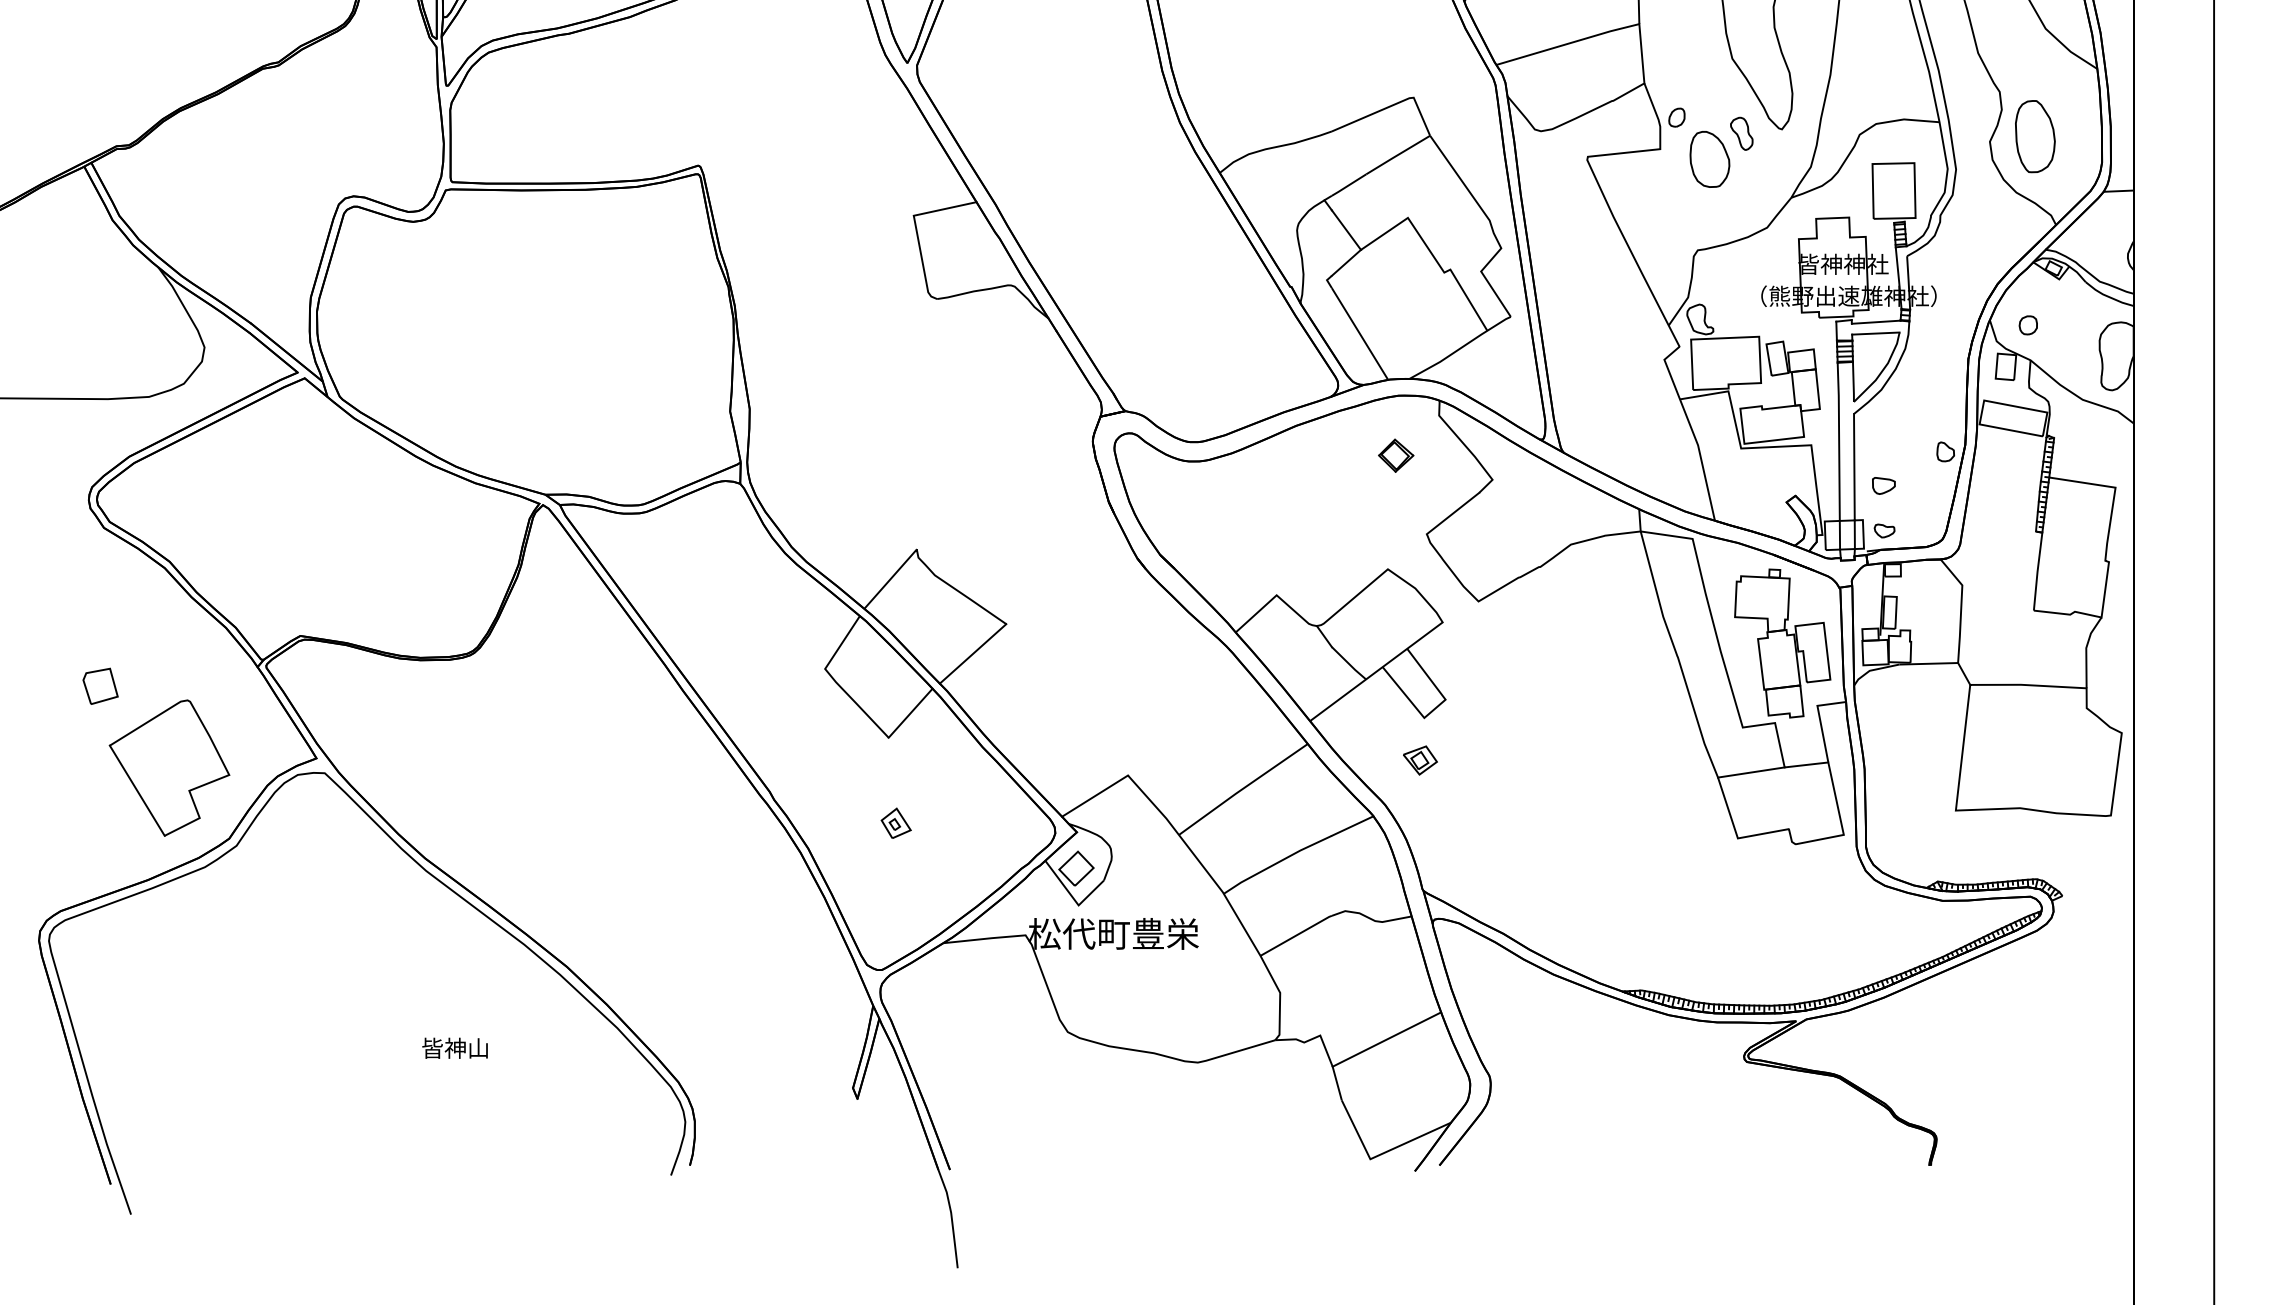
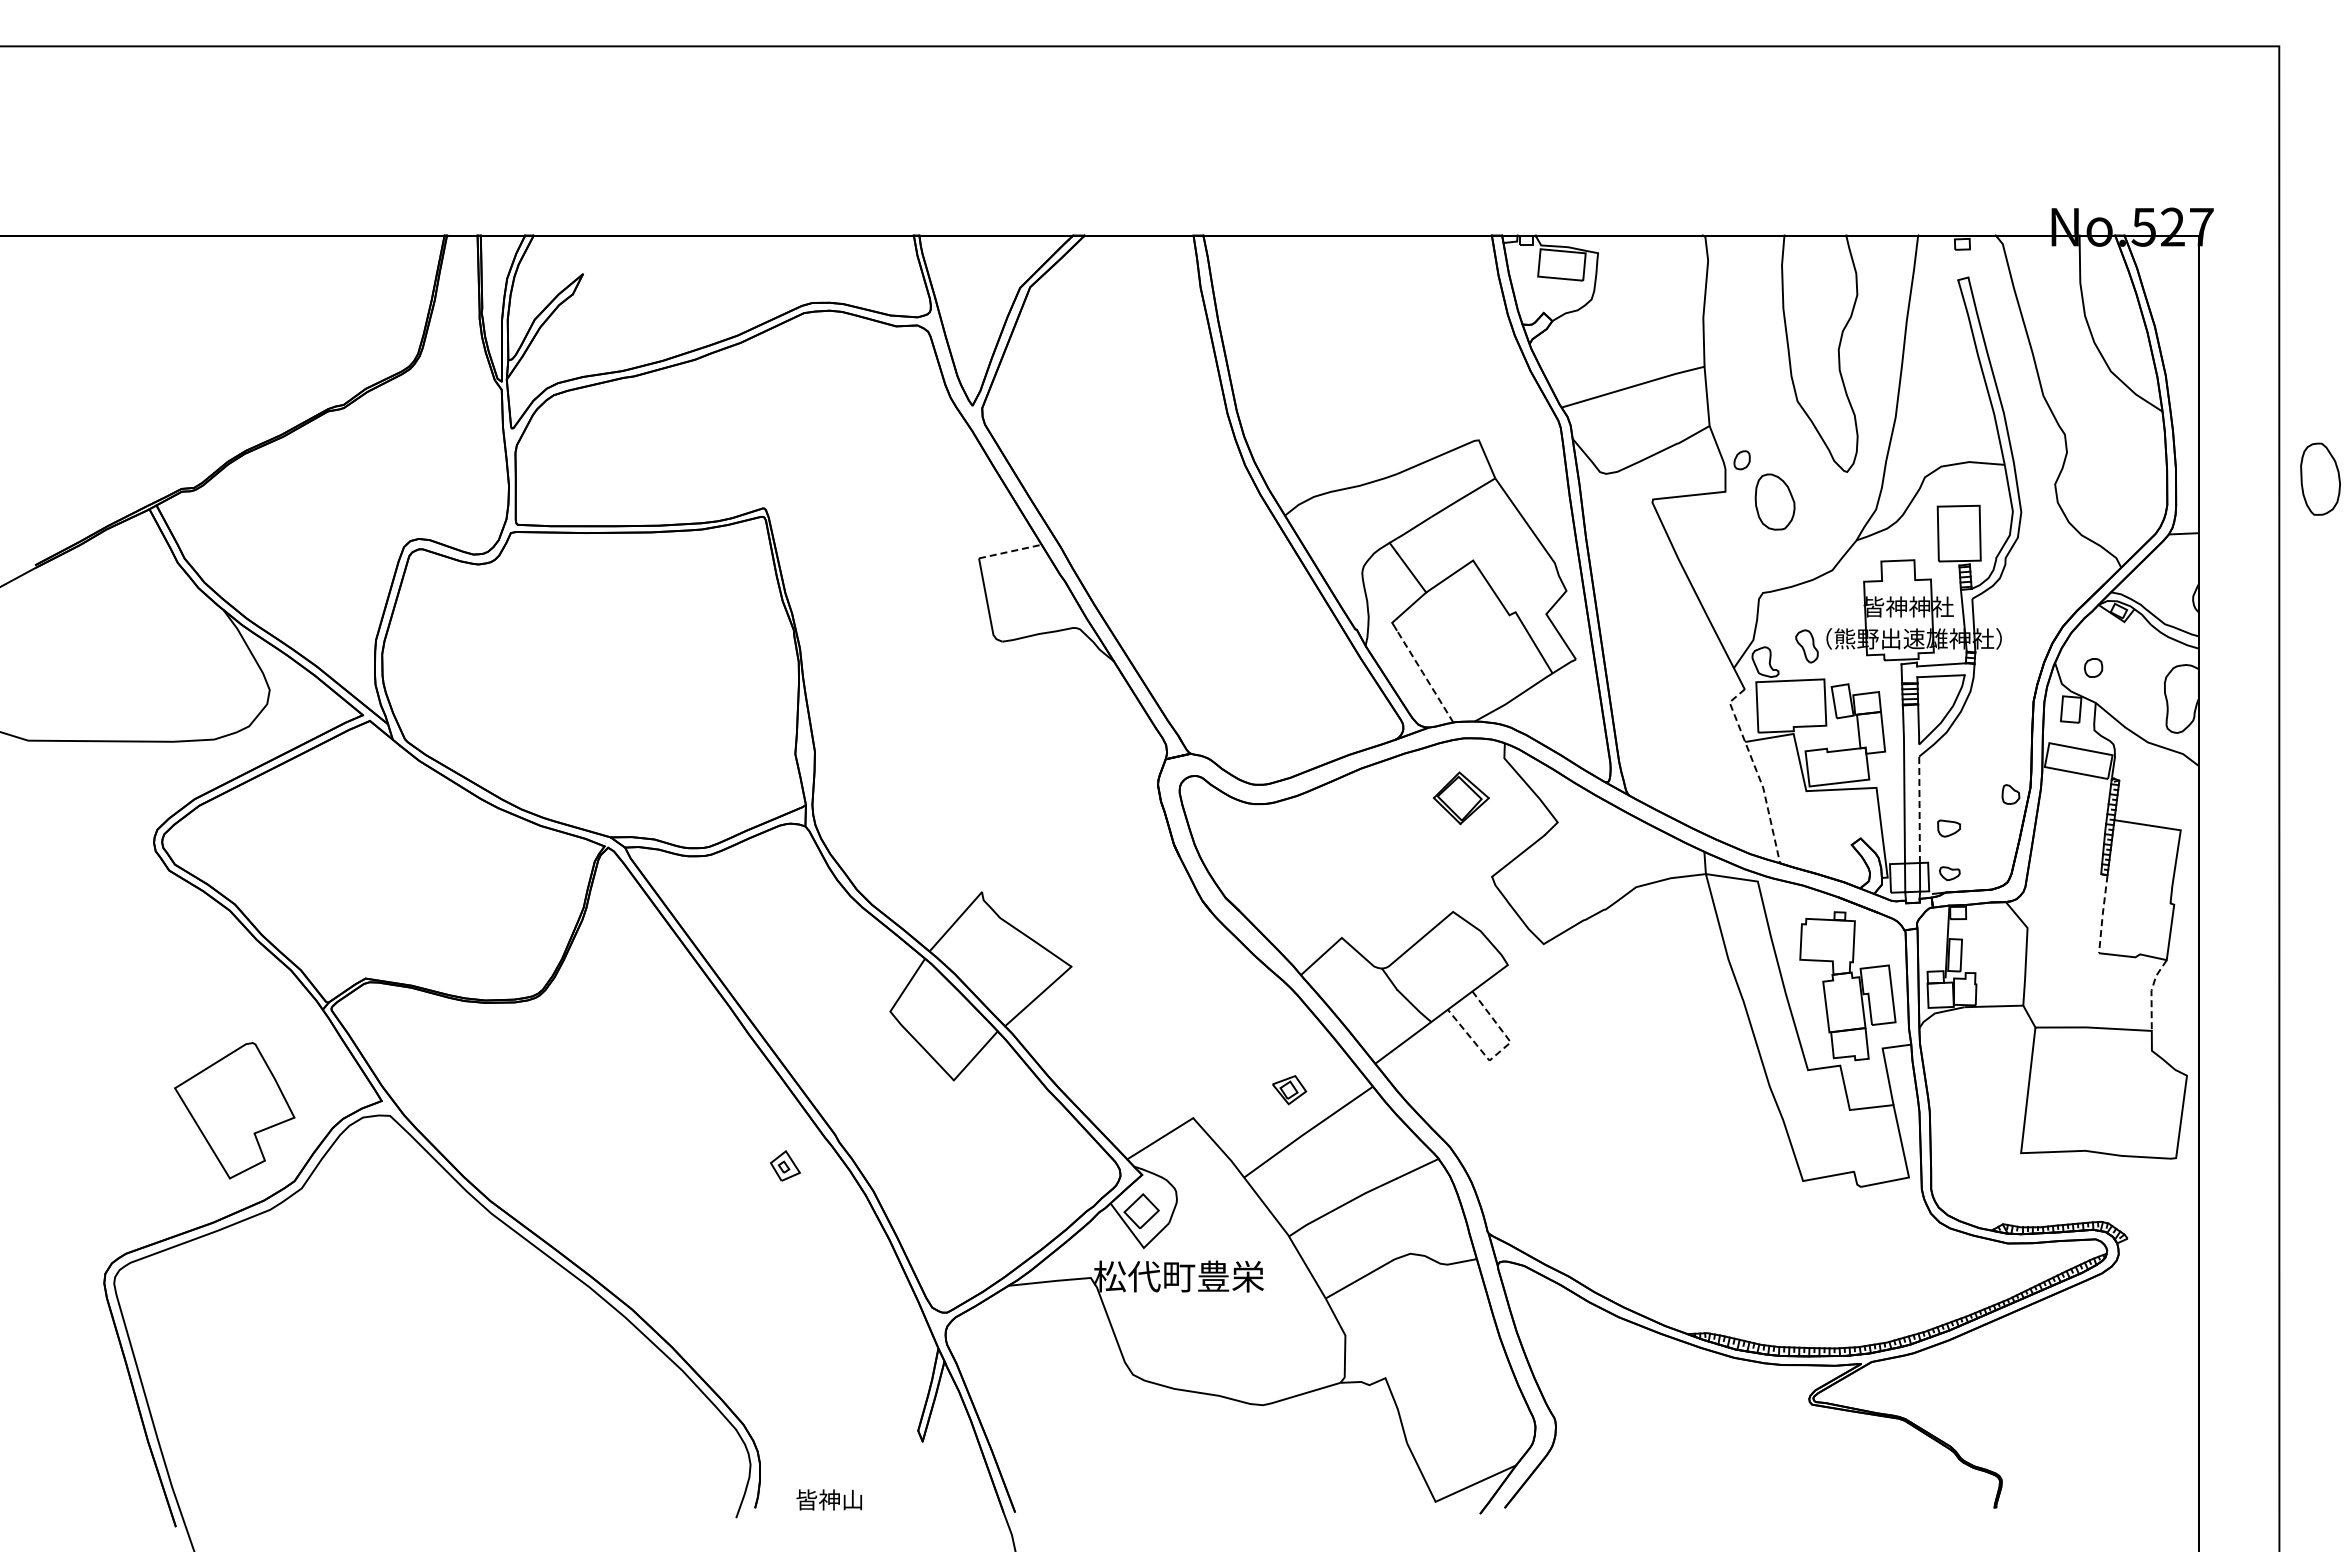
part: (1741, 133) -> (1806, 646), moved
part: (2035, 135) -> (2320, 478), moved
line: (945, 208) -> (1010, 551), solid -> dashed
line: (1359, 332) -> (1424, 675), solid -> dashed
line: (1692, 429) -> (1757, 772), solid -> dashed
part: (1396, 455) -> (1461, 798), size x1.6
line: (1854, 466) -> (1919, 809), solid -> dashed
line: (2037, 571) -> (2102, 914), solid -> dashed
line: (2086, 649) -> (2151, 992), solid -> dashed
part: (100, 685) -> (165, 1028), removed
line: (1434, 709) -> (1499, 1052), solid -> dashed
part: (1420, 760) -> (1289, 1090), moved
line: (1751, 772) -> (1816, 1115), removed
part: (896, 822) -> (785, 1165), moved
line: (1386, 1039) -> (1451, 1382), removed
text: (454, 1047) -> (828, 1499), moved

